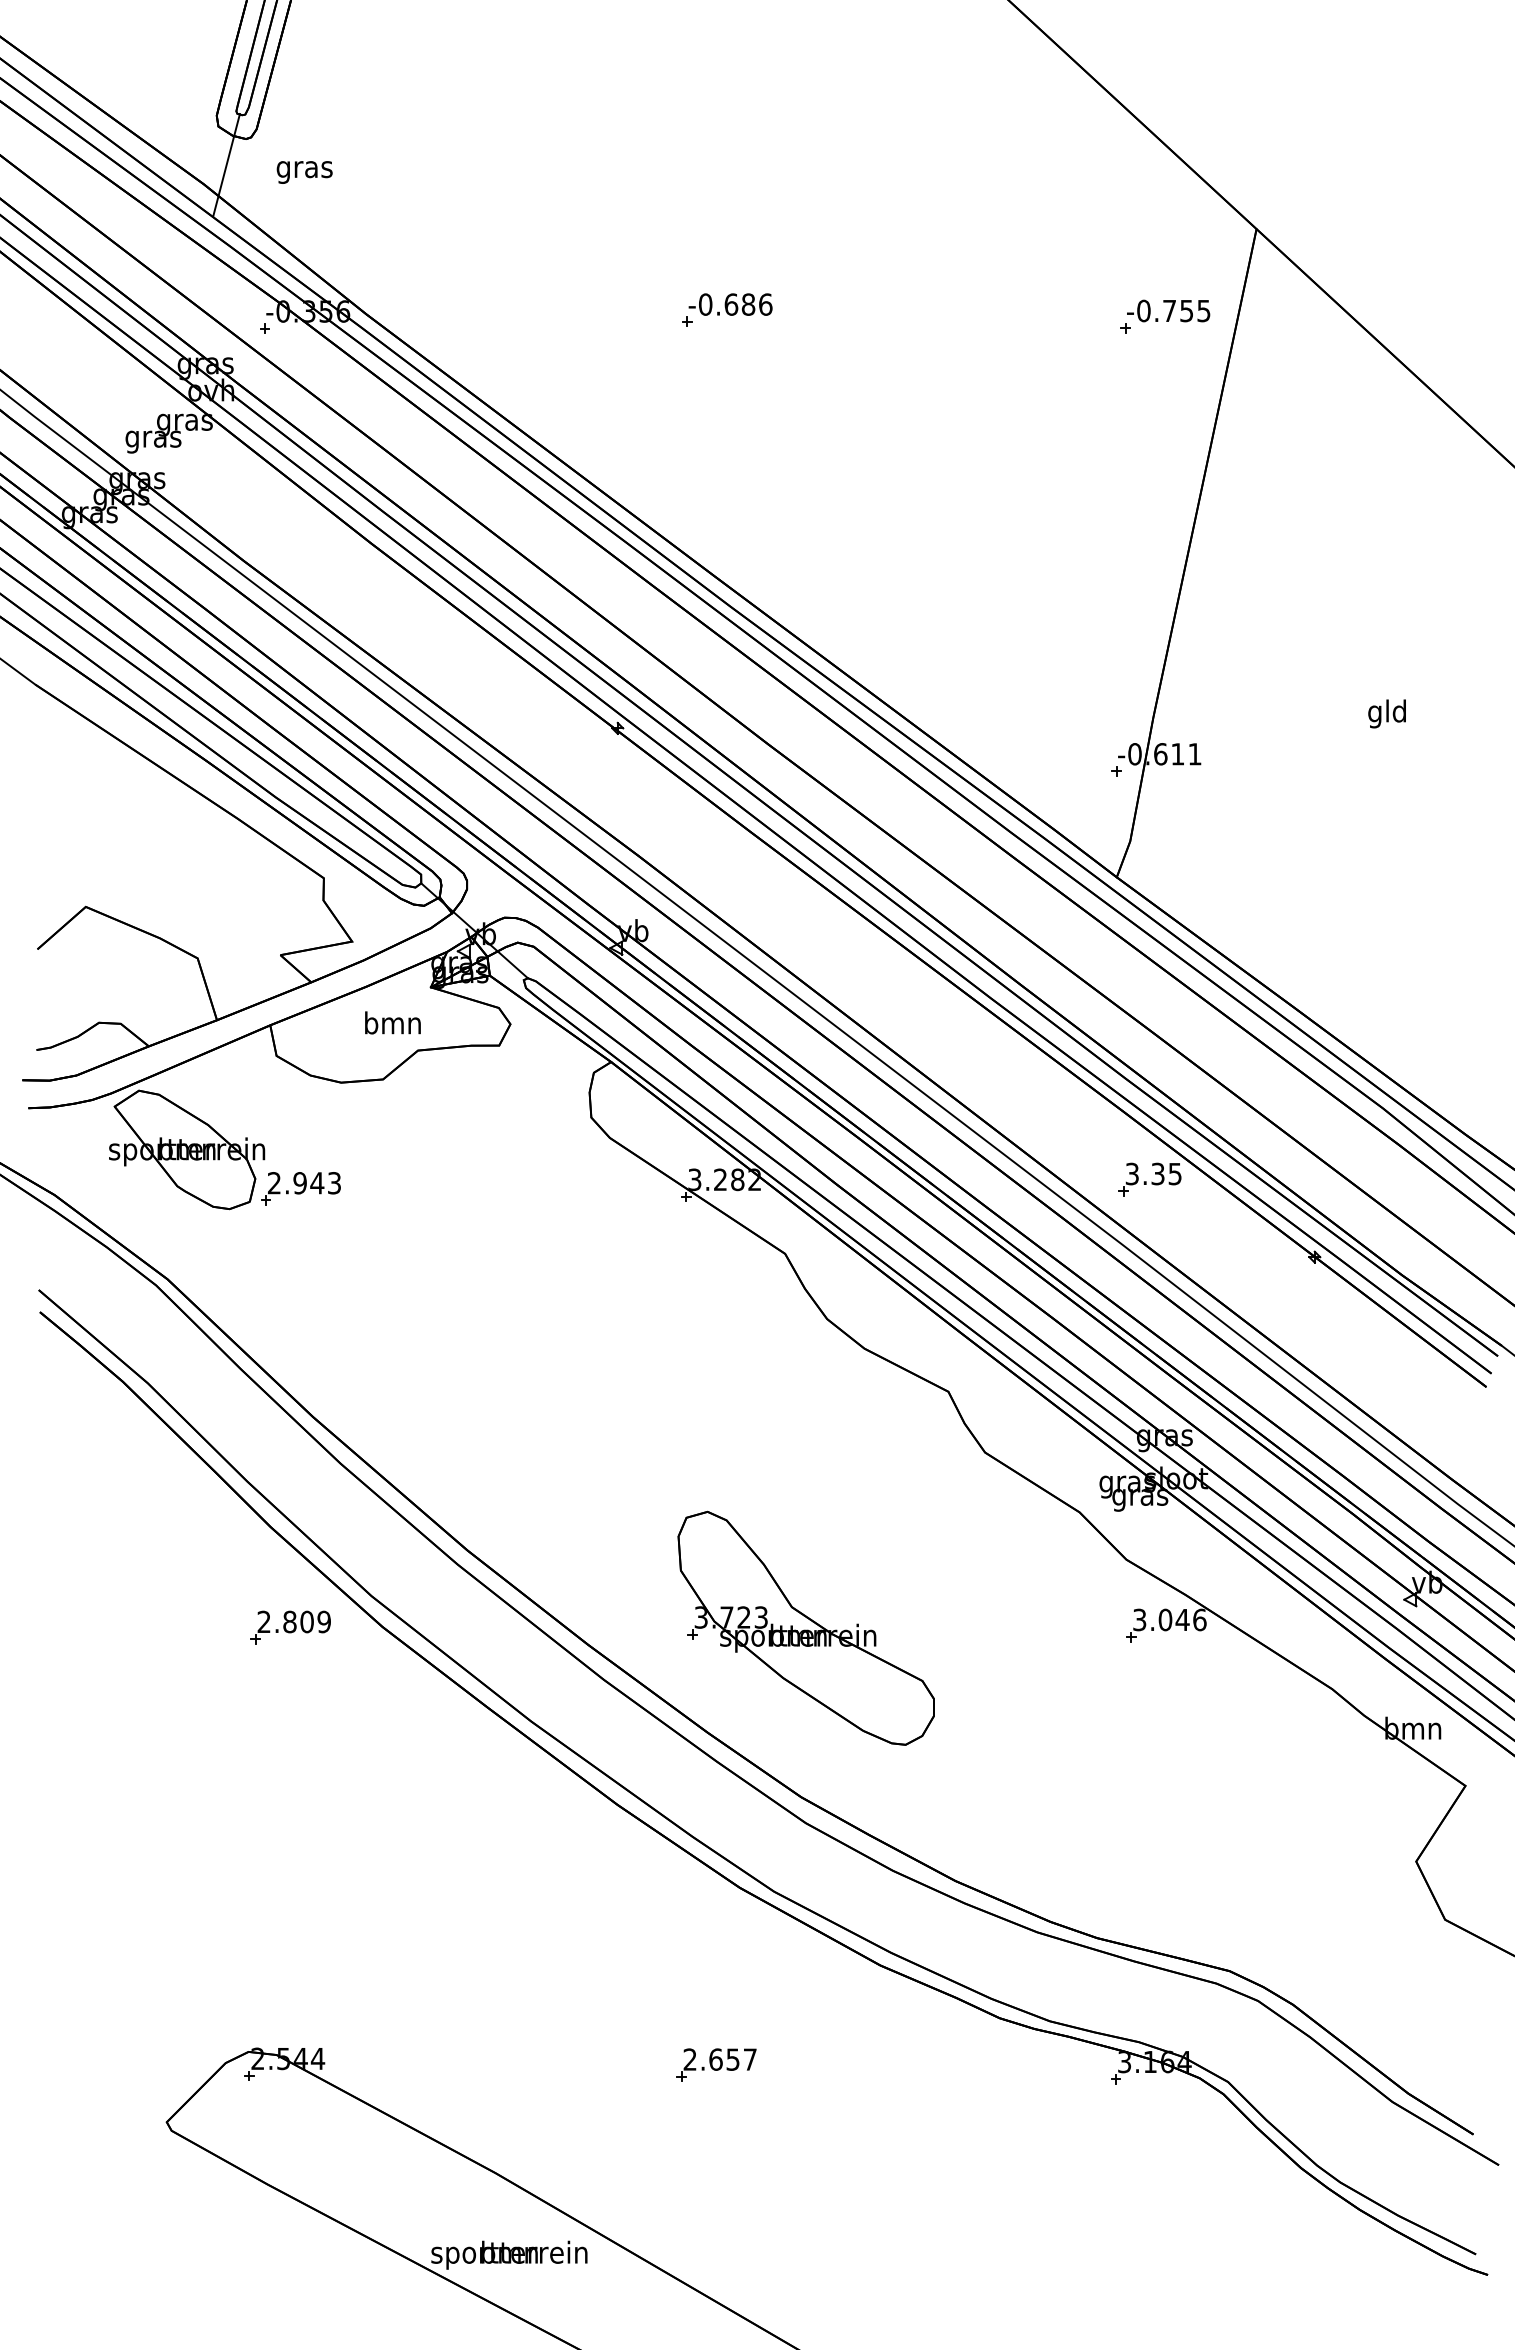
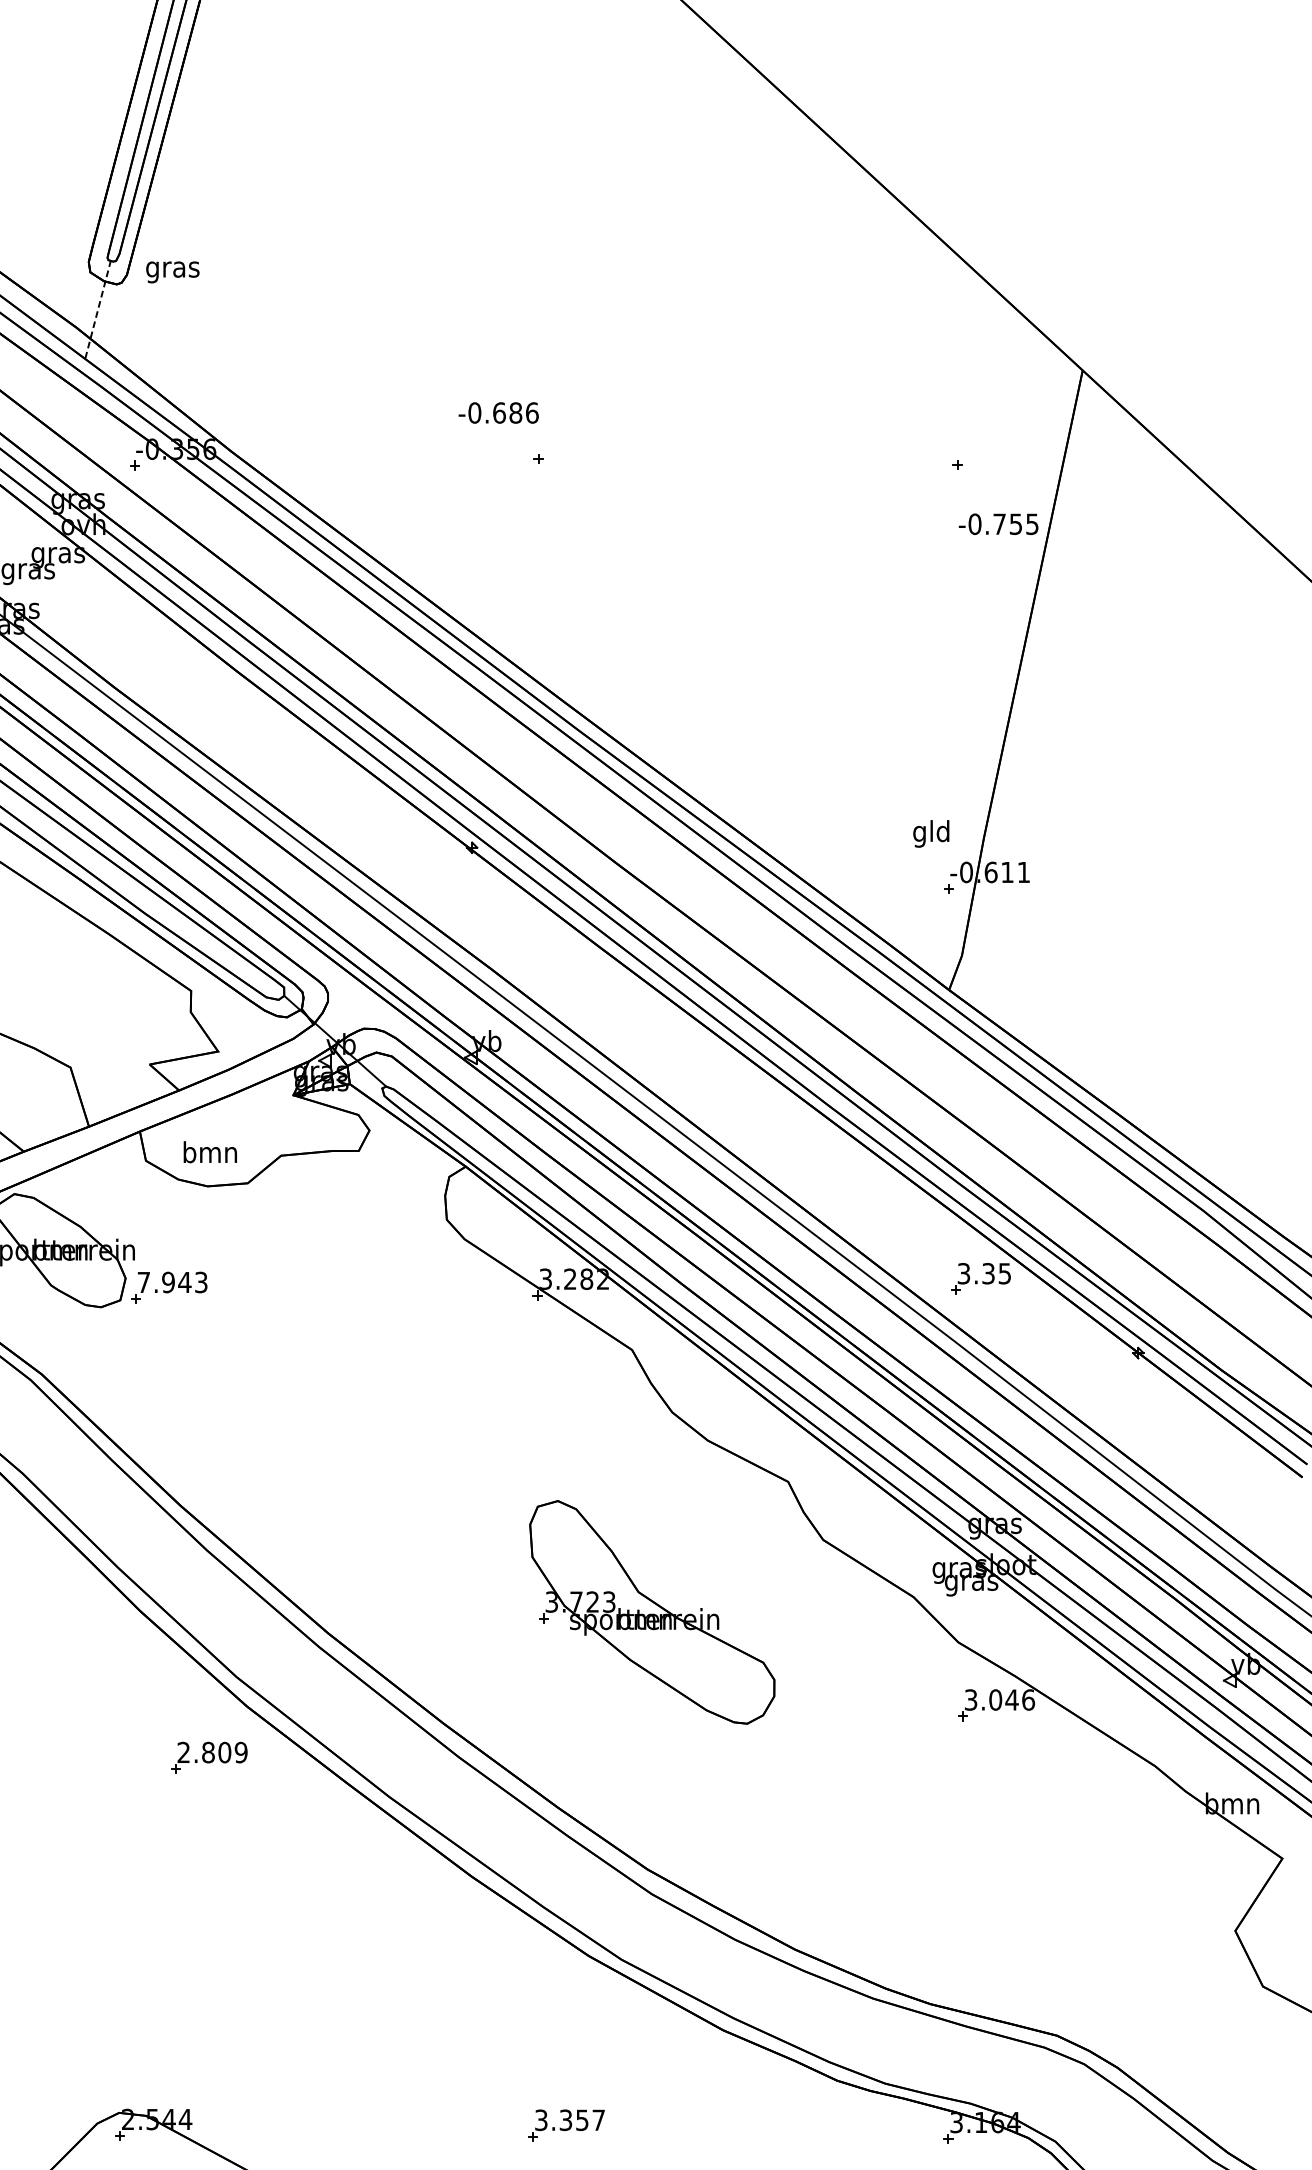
line: (226, 165) -> (98, 309), solid -> dashed
text: (304, 172) -> (172, 272), moved
text: (730, 304) -> (498, 412), moved
text: (1168, 310) -> (998, 523), moved
text: (1386, 713) -> (930, 833), moved
text: (392, 1022) -> (209, 1151), moved
text: (274, 1183) -> (143, 1282), 2.943 -> 7.943
part: (290, 1627) -> (208, 1757), moved
part: (805, 1627) -> (651, 1611), moved
text: (702, 2059) -> (553, 2120), 2.657 -> 3.357

